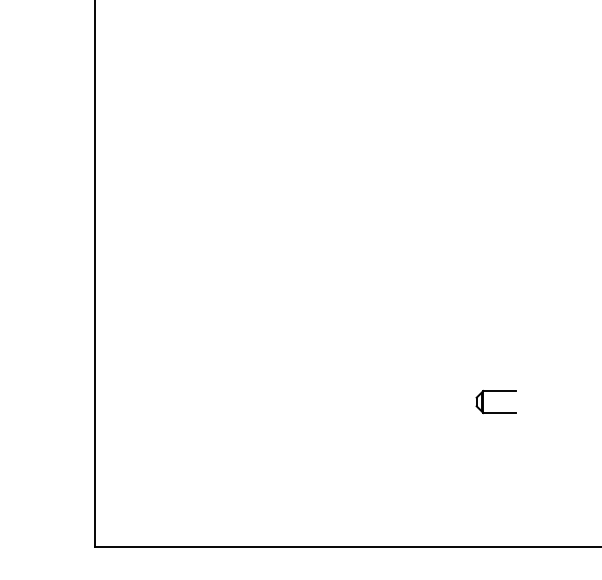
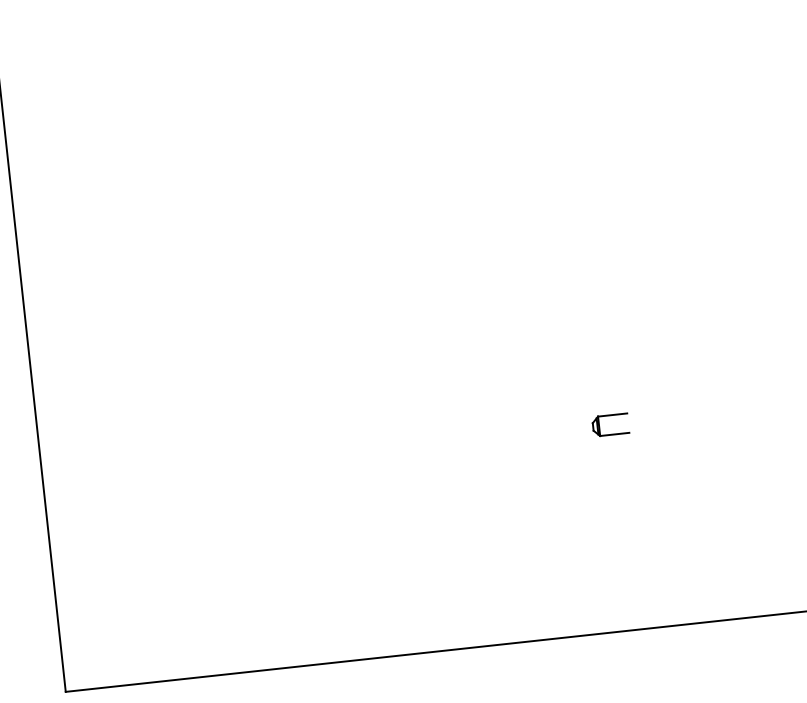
part: (496, 401) -> (610, 424), size x0.62

